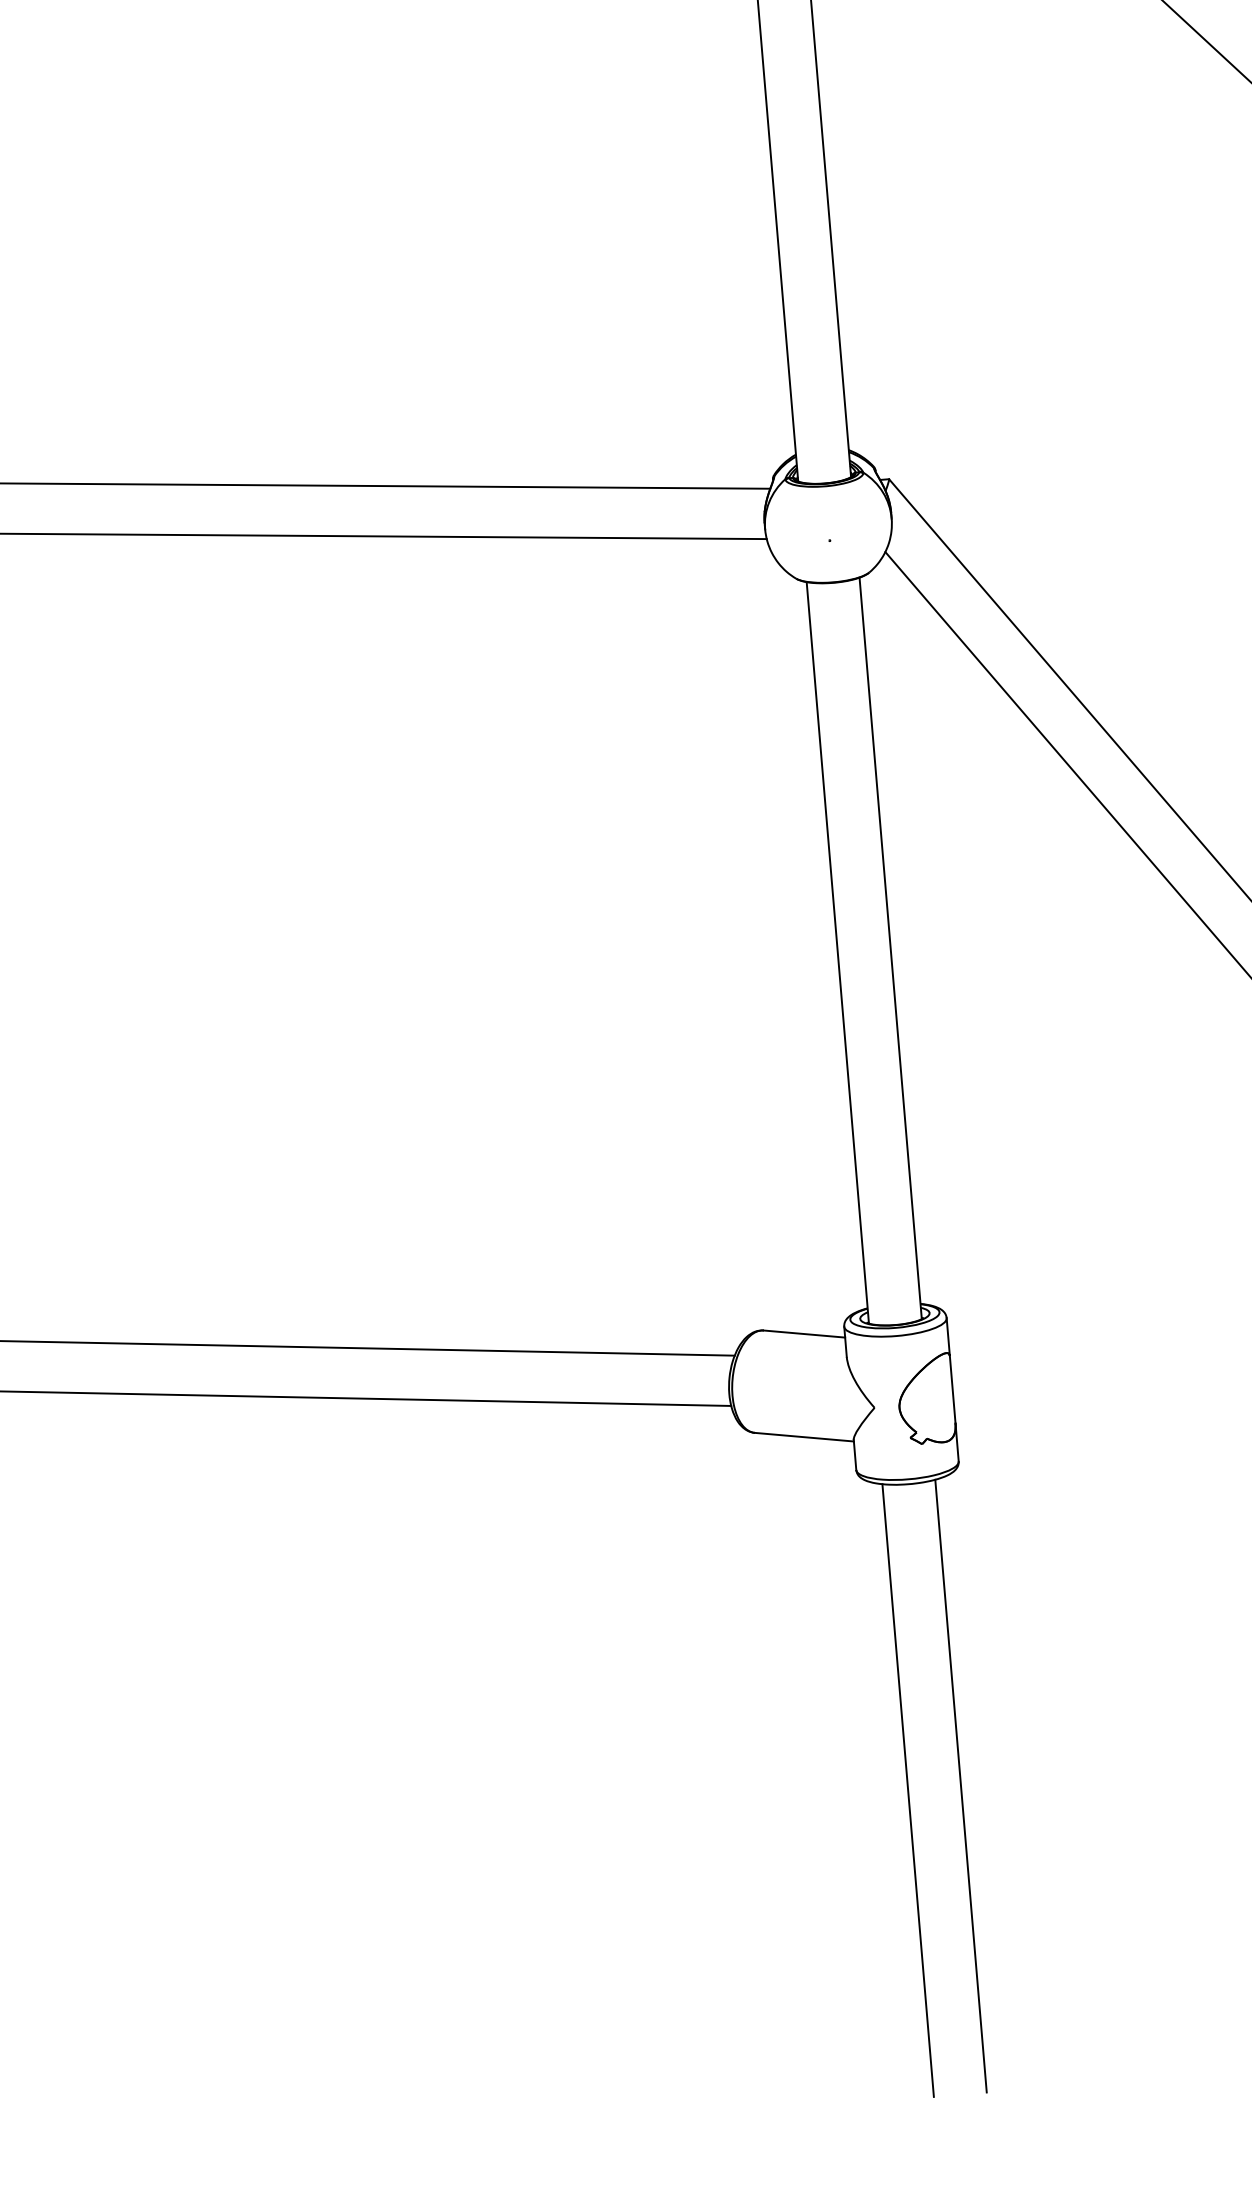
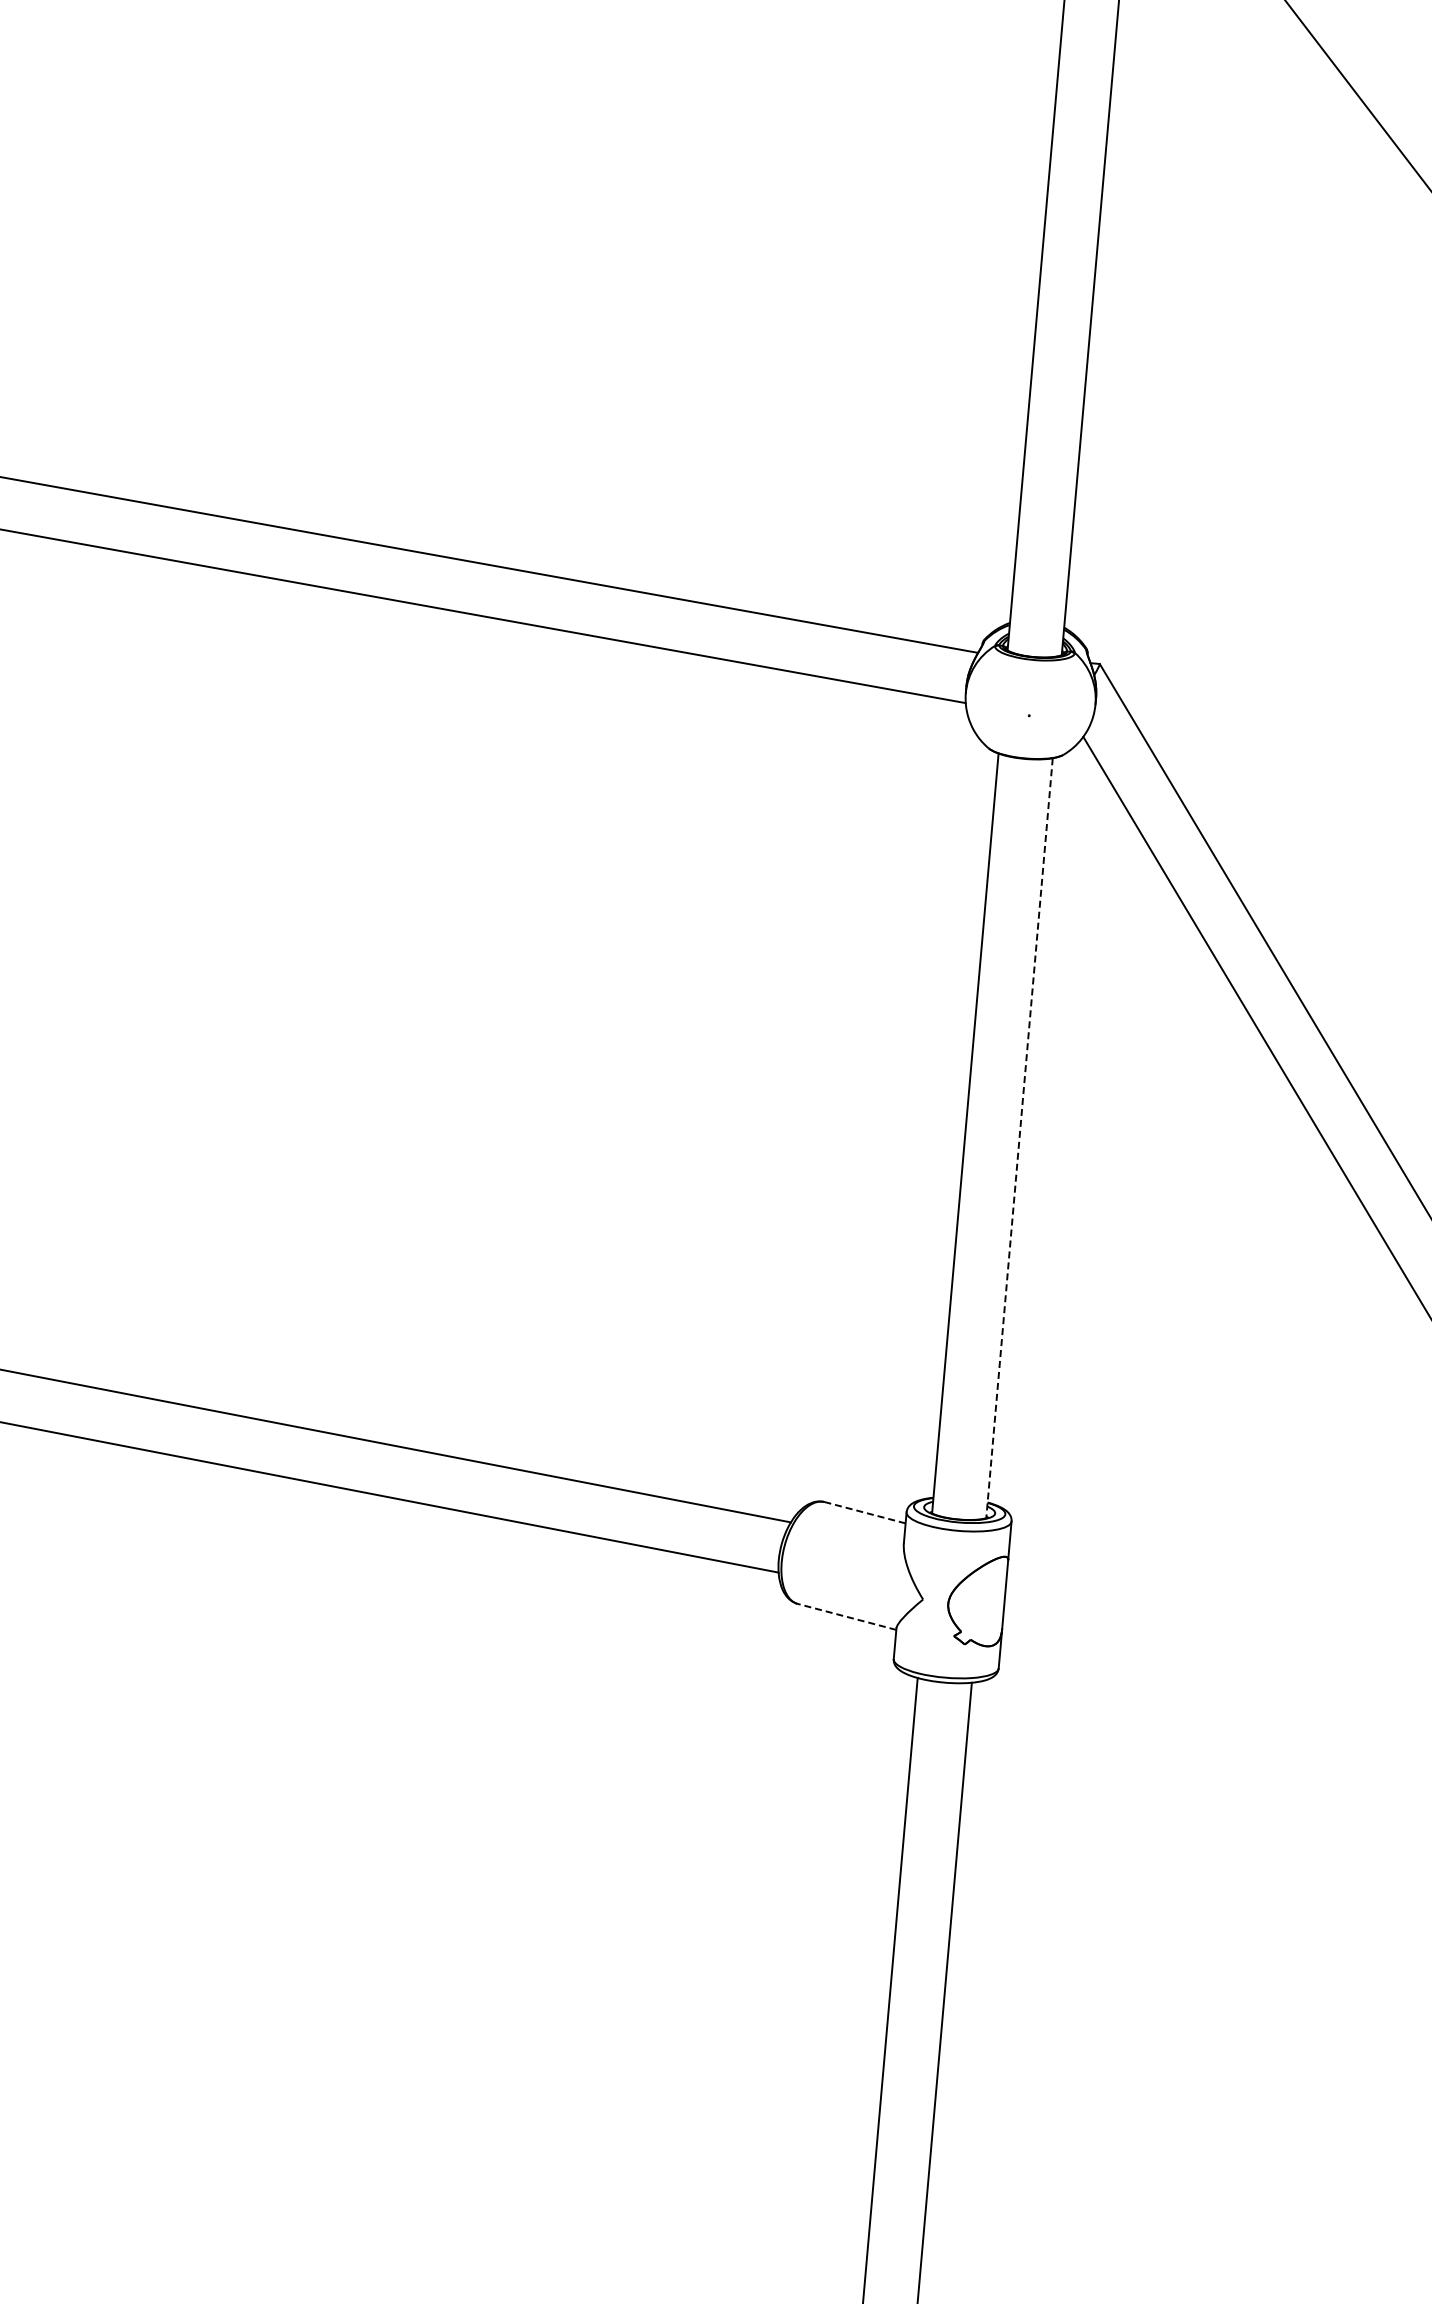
line: (890, 948) -> (1019, 1138), solid -> dashed
line: (804, 1333) -> (865, 1512), solid -> dashed
line: (804, 1436) -> (847, 1616), solid -> dashed

